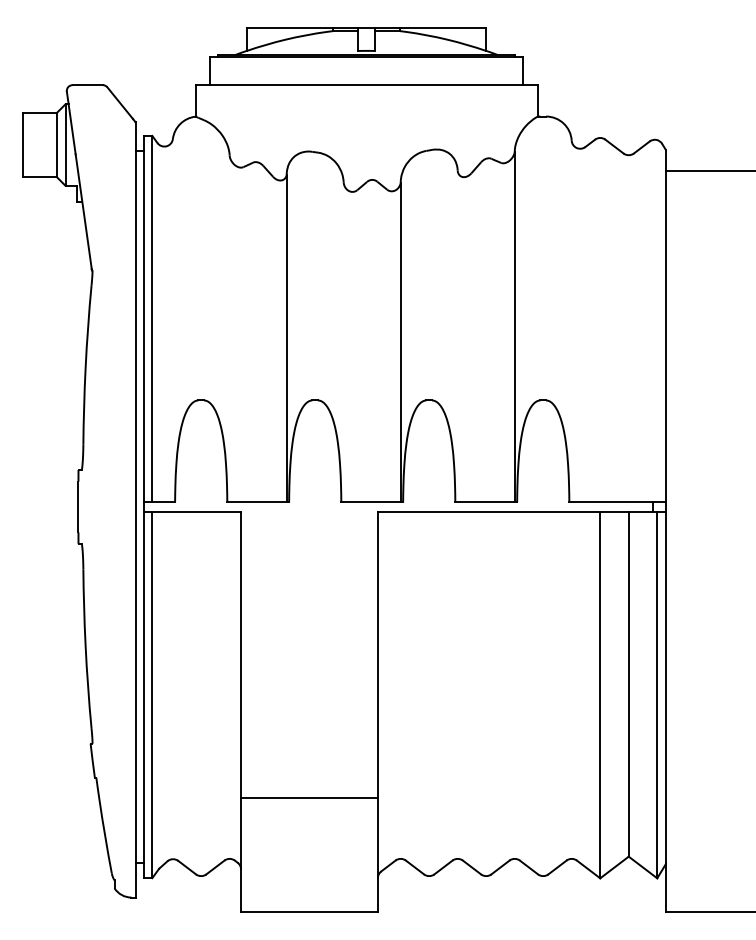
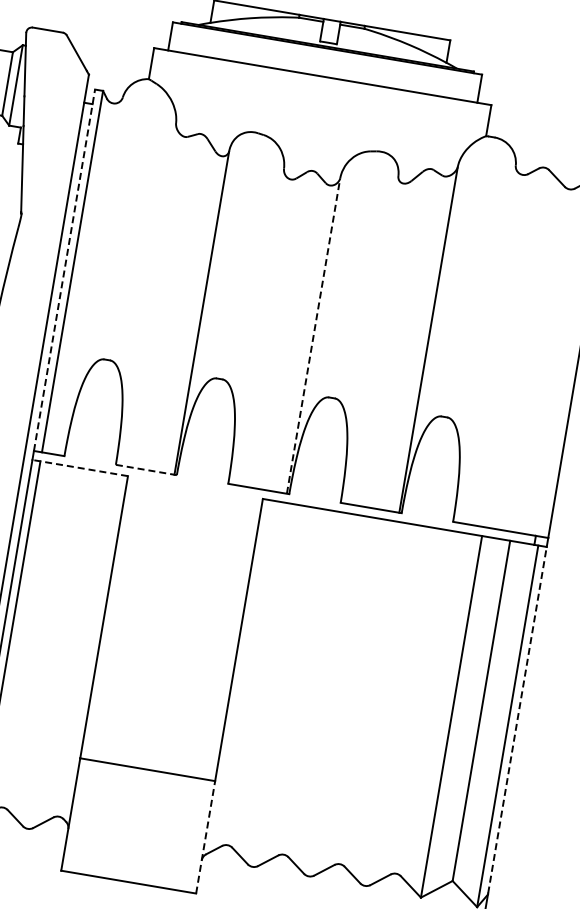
line: (144, 318) -> (64, 269), solid -> dashed
line: (400, 342) -> (313, 335), solid -> dashed
line: (258, 502) -> (146, 470), solid -> dashed
line: (192, 511) -> (80, 467), solid -> dashed
line: (665, 687) -> (517, 720), solid -> dashed
line: (377, 854) -> (205, 836), solid -> dashed

